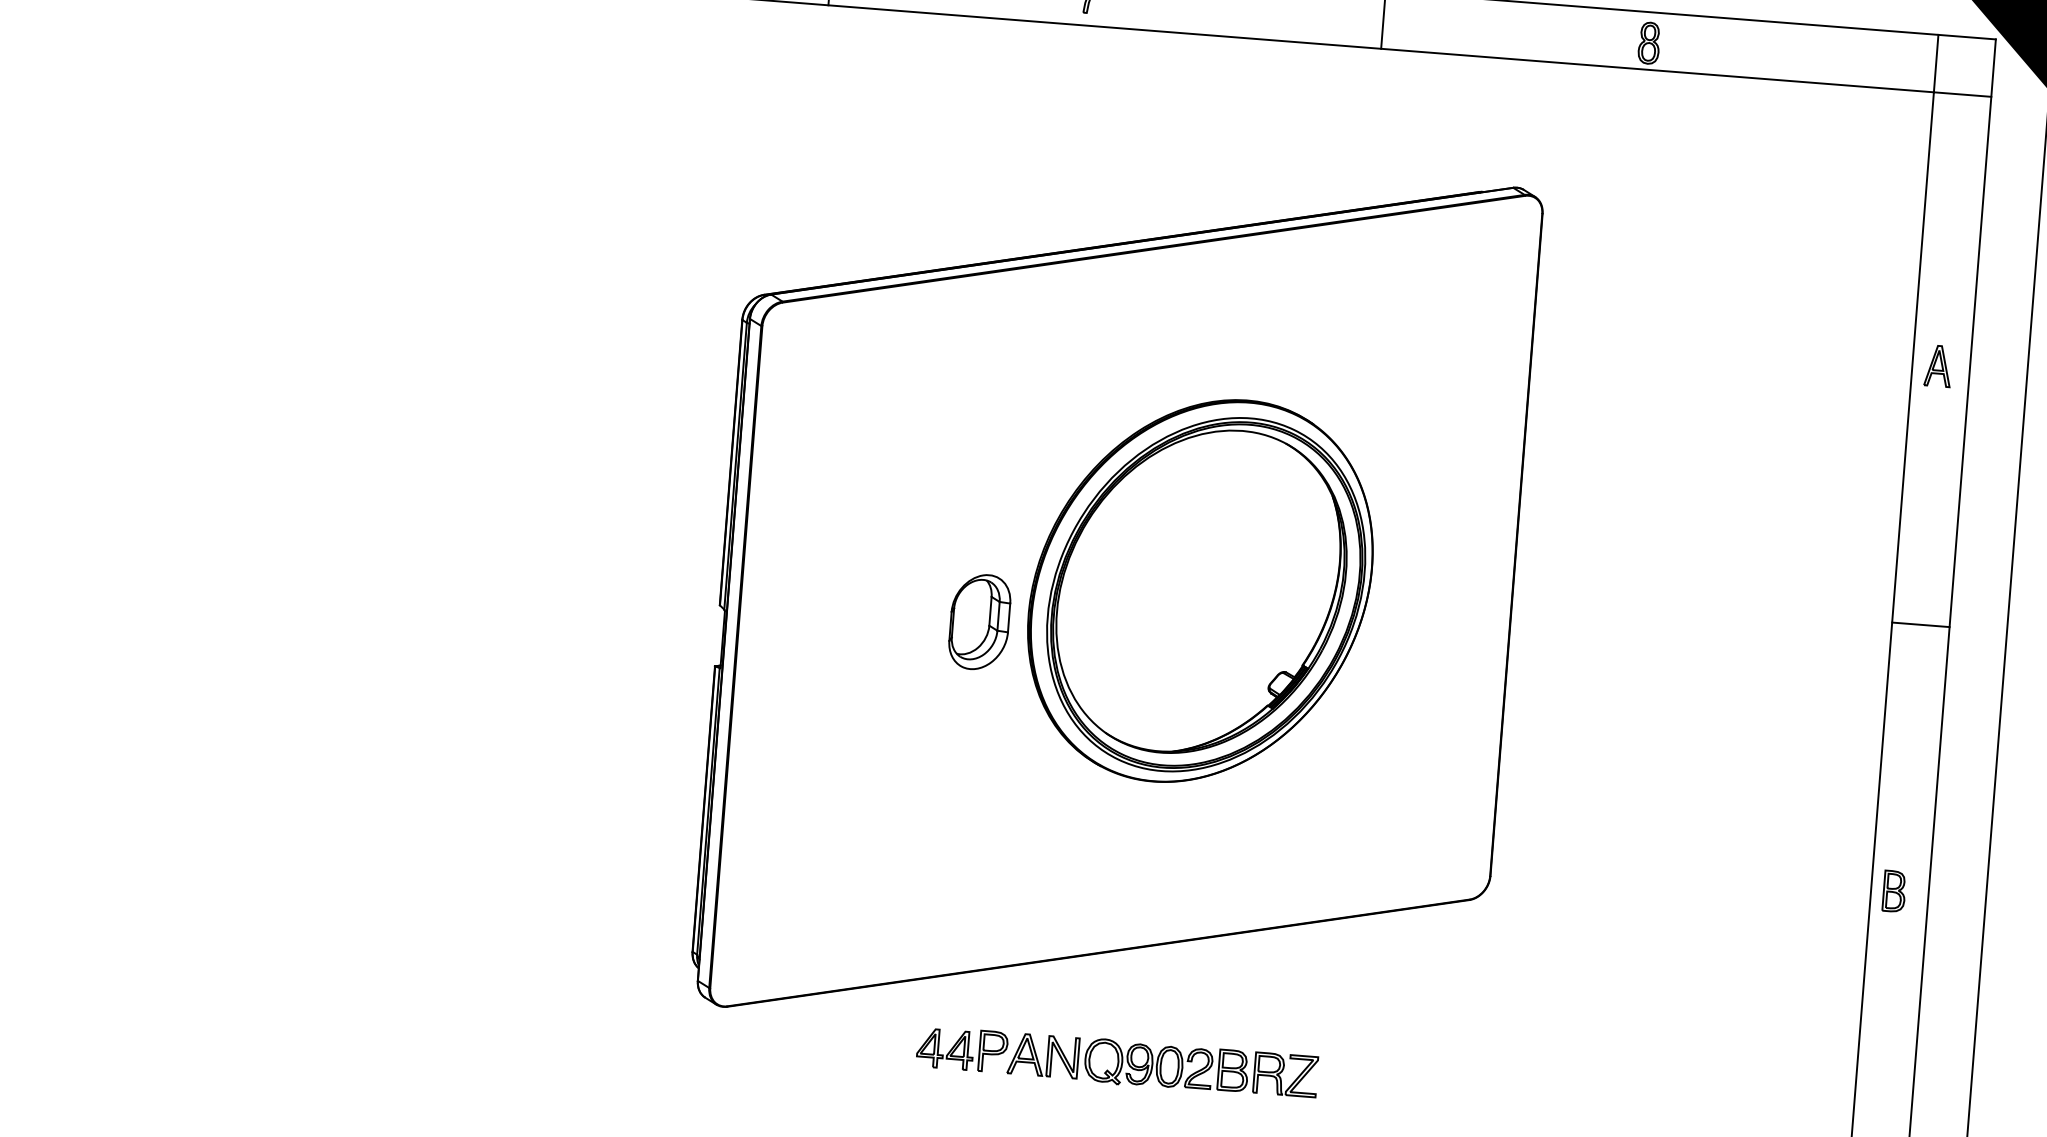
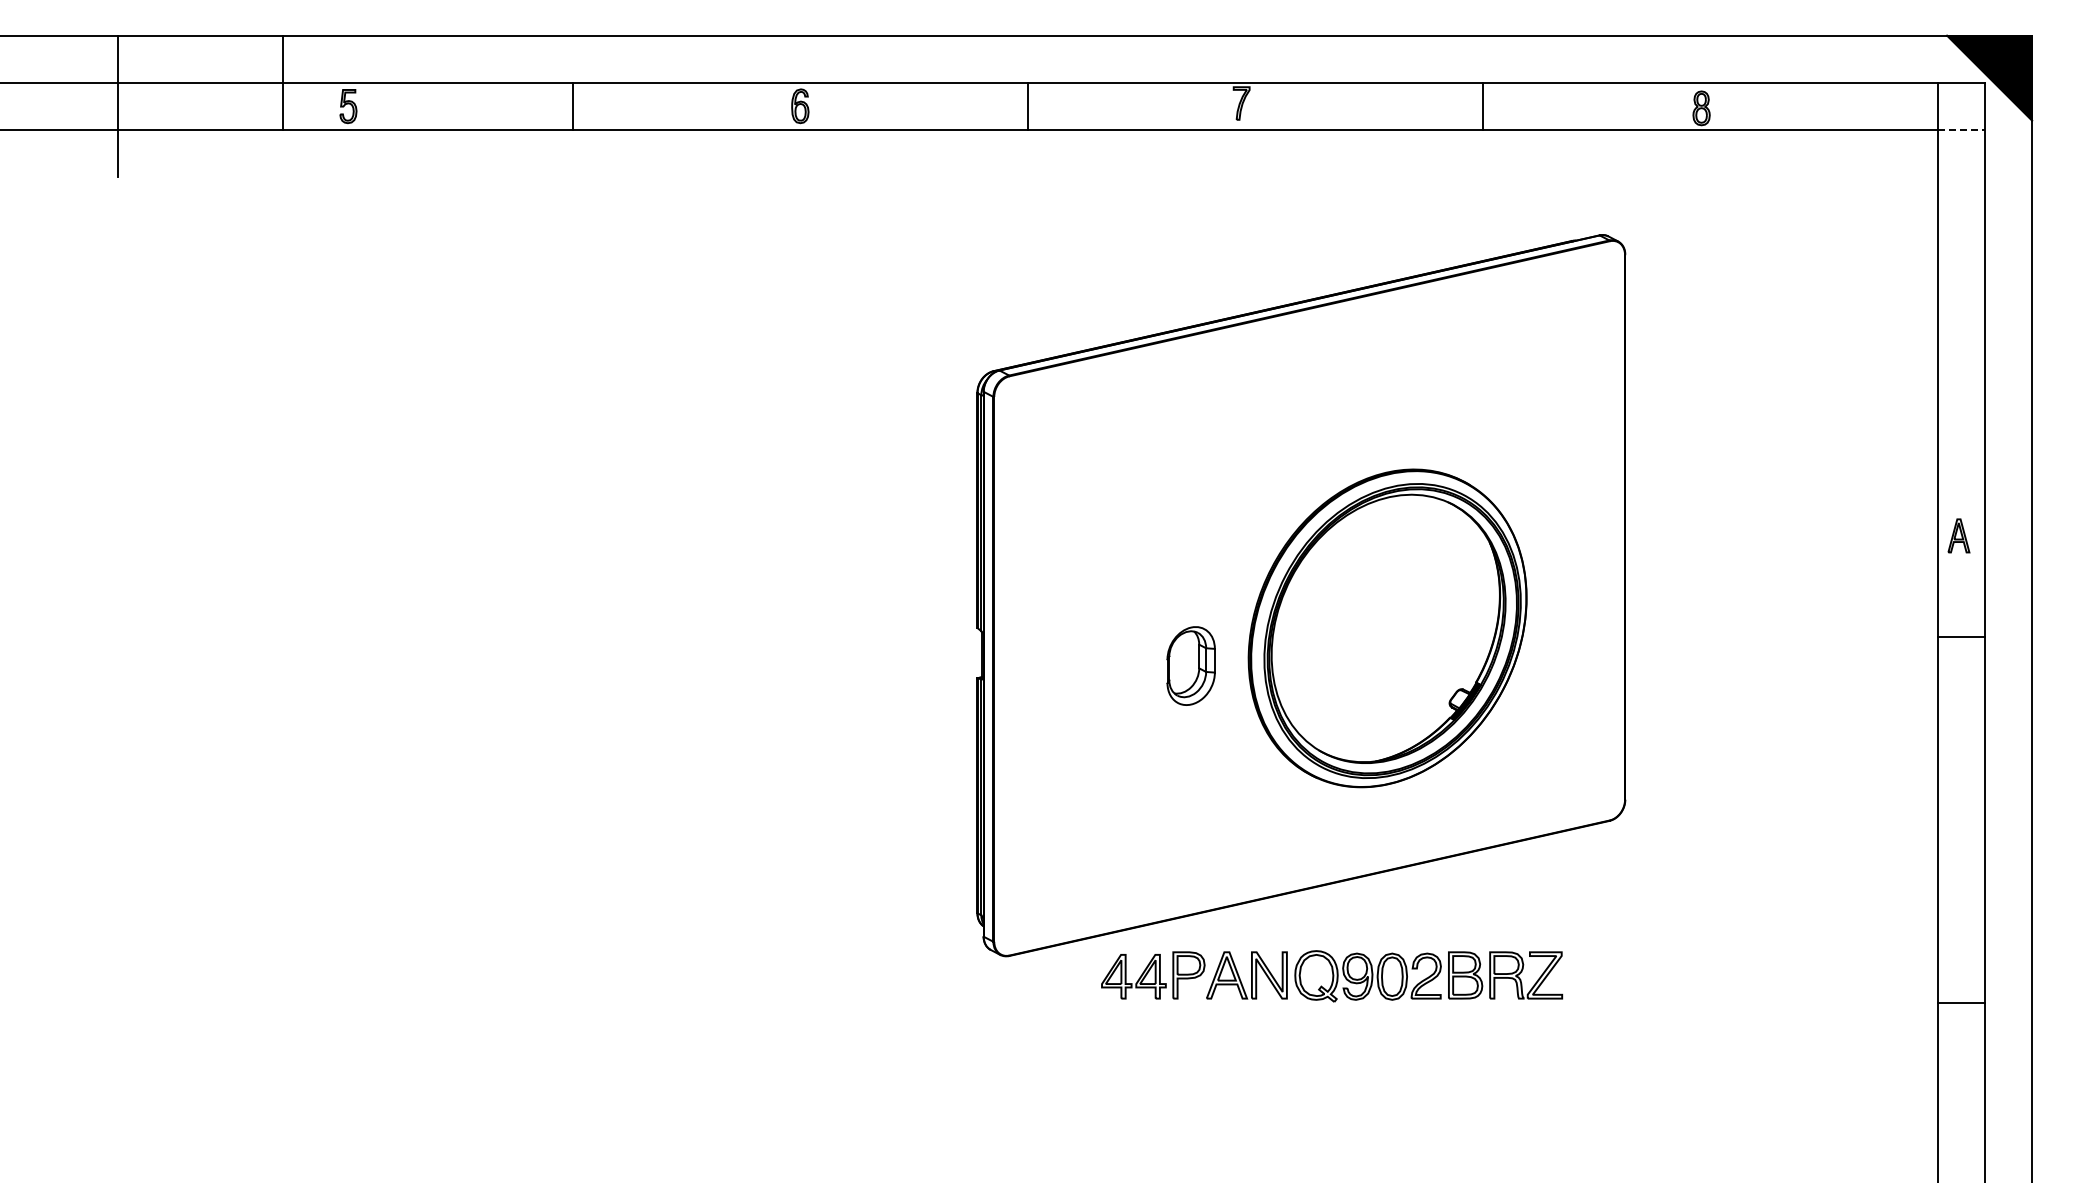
line: (1962, 94) -> (1961, 130), solid -> dashed
part: (1937, 365) -> (1958, 535), moved
part: (1200, 591) -> (1387, 628), moved
part: (979, 621) -> (1190, 665), moved
line: (1919, 624) -> (1960, 636), moved
part: (1894, 891) -> (1956, 786), removed
part: (1116, 1062) -> (1331, 976), size x1.4

